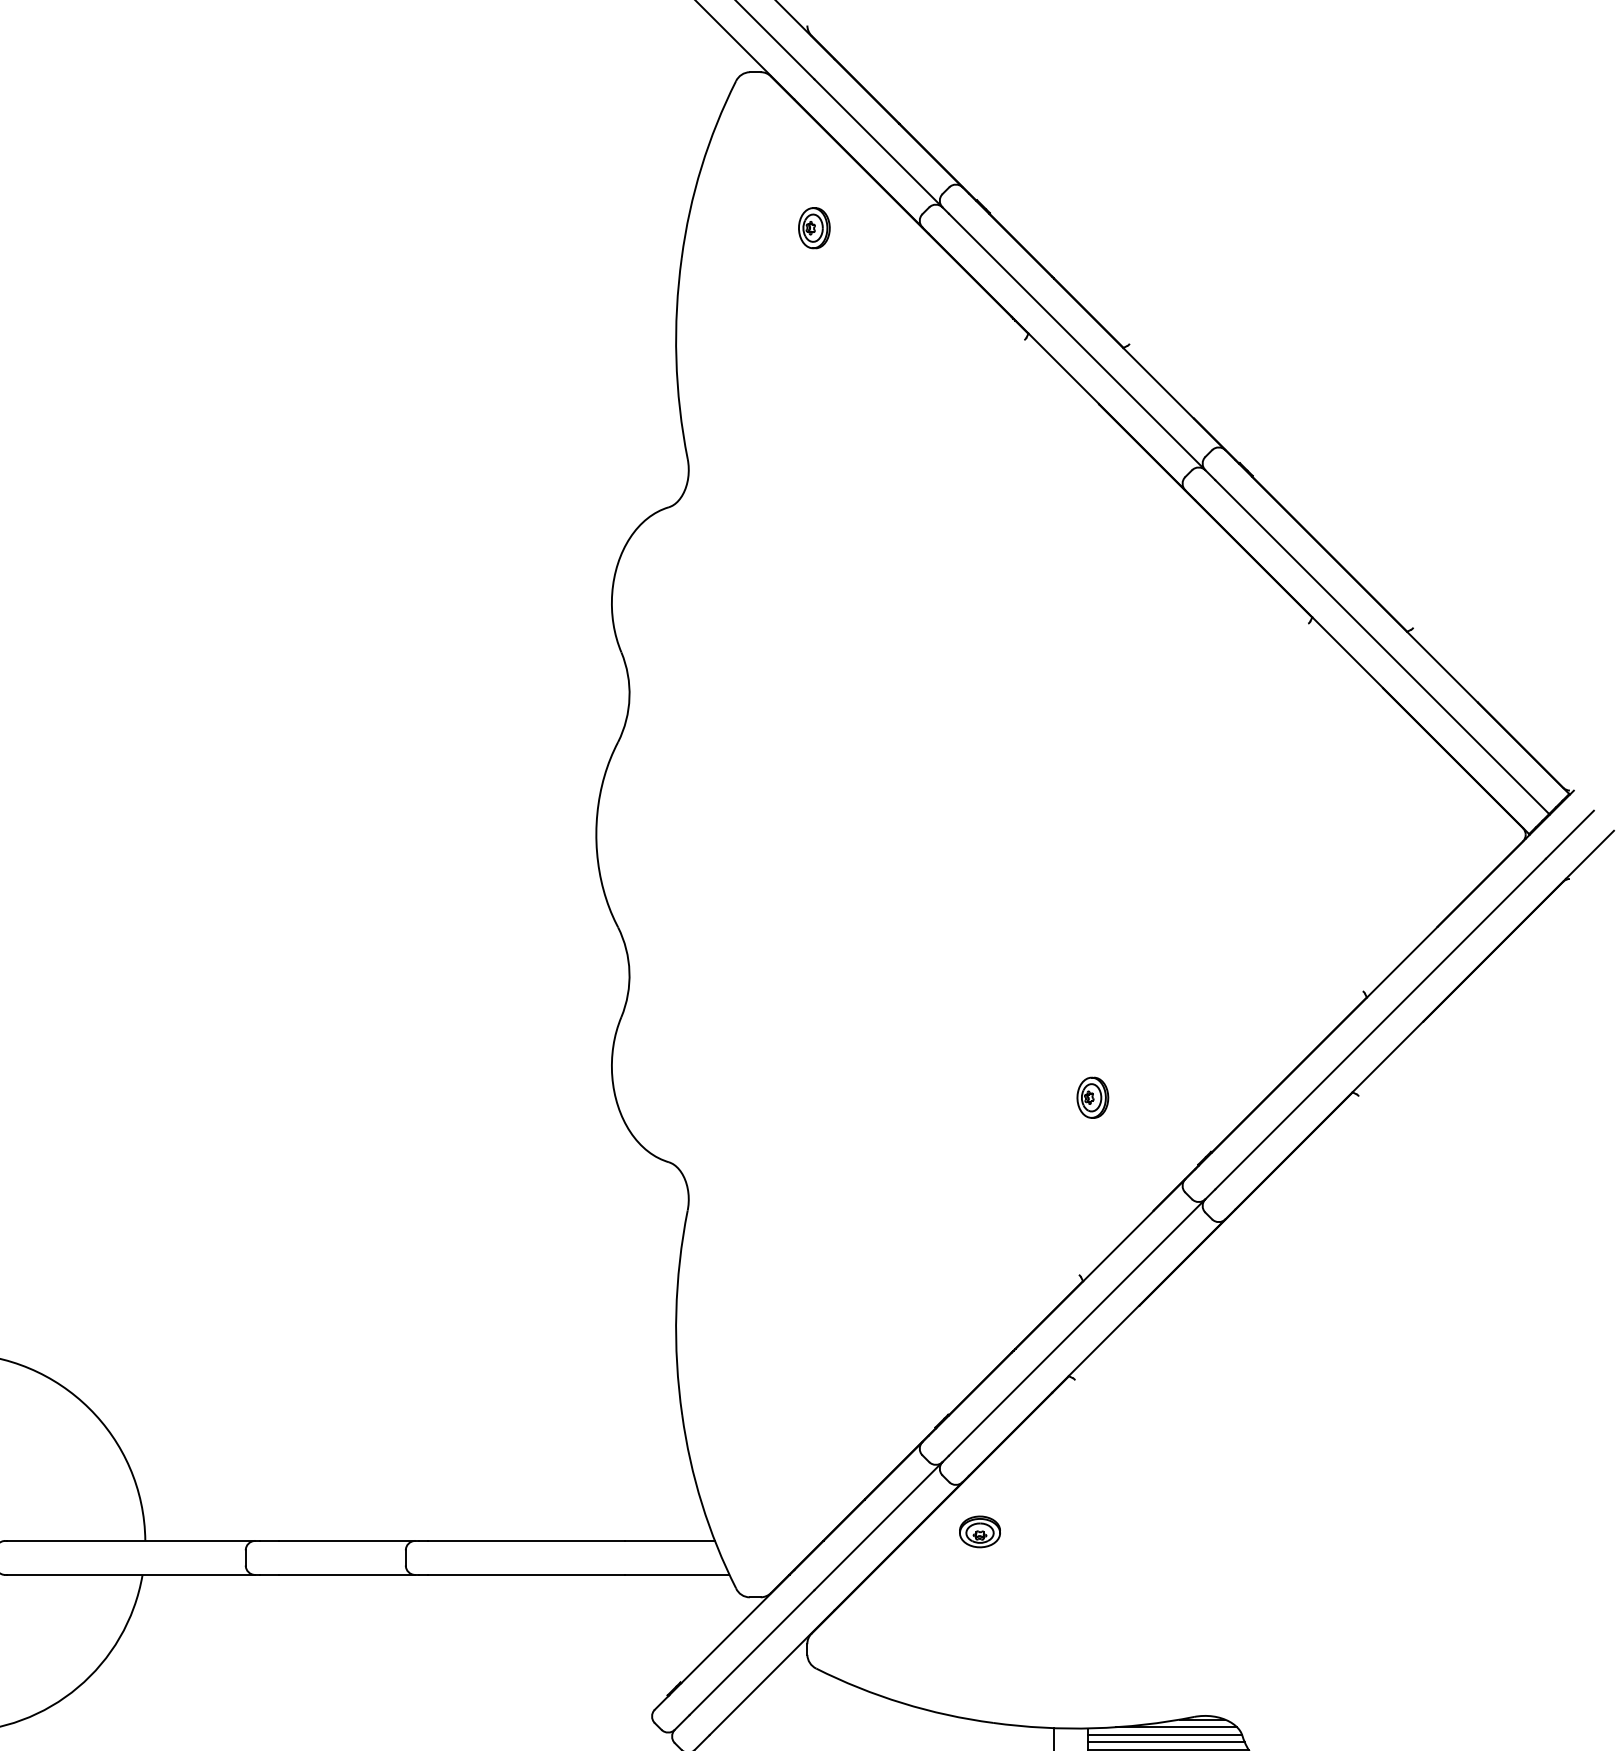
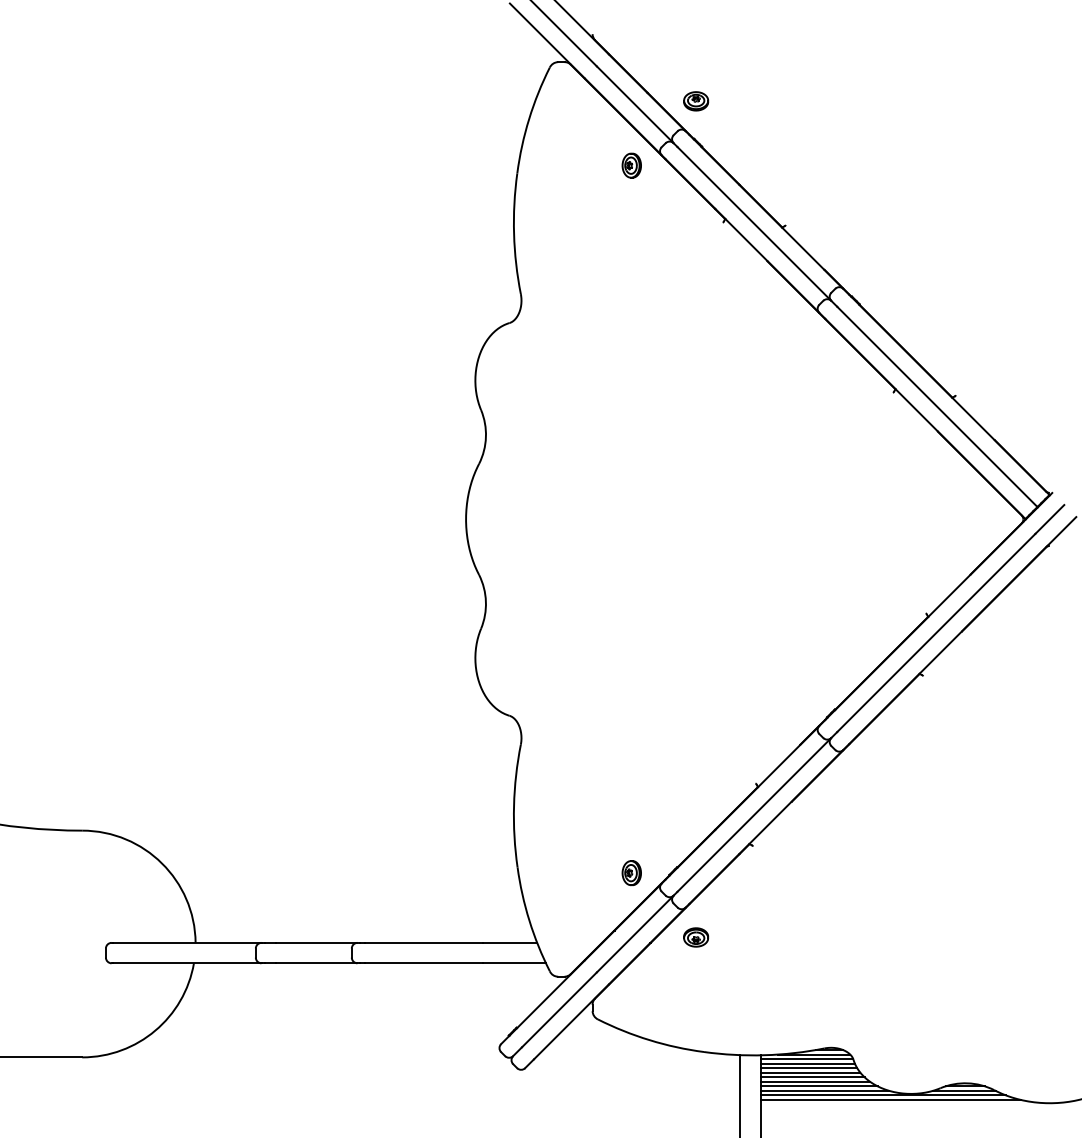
part: (980, 137) -> (696, 101), added
part: (813, 227) -> (631, 165), moved
part: (1092, 1098) -> (631, 873), moved

